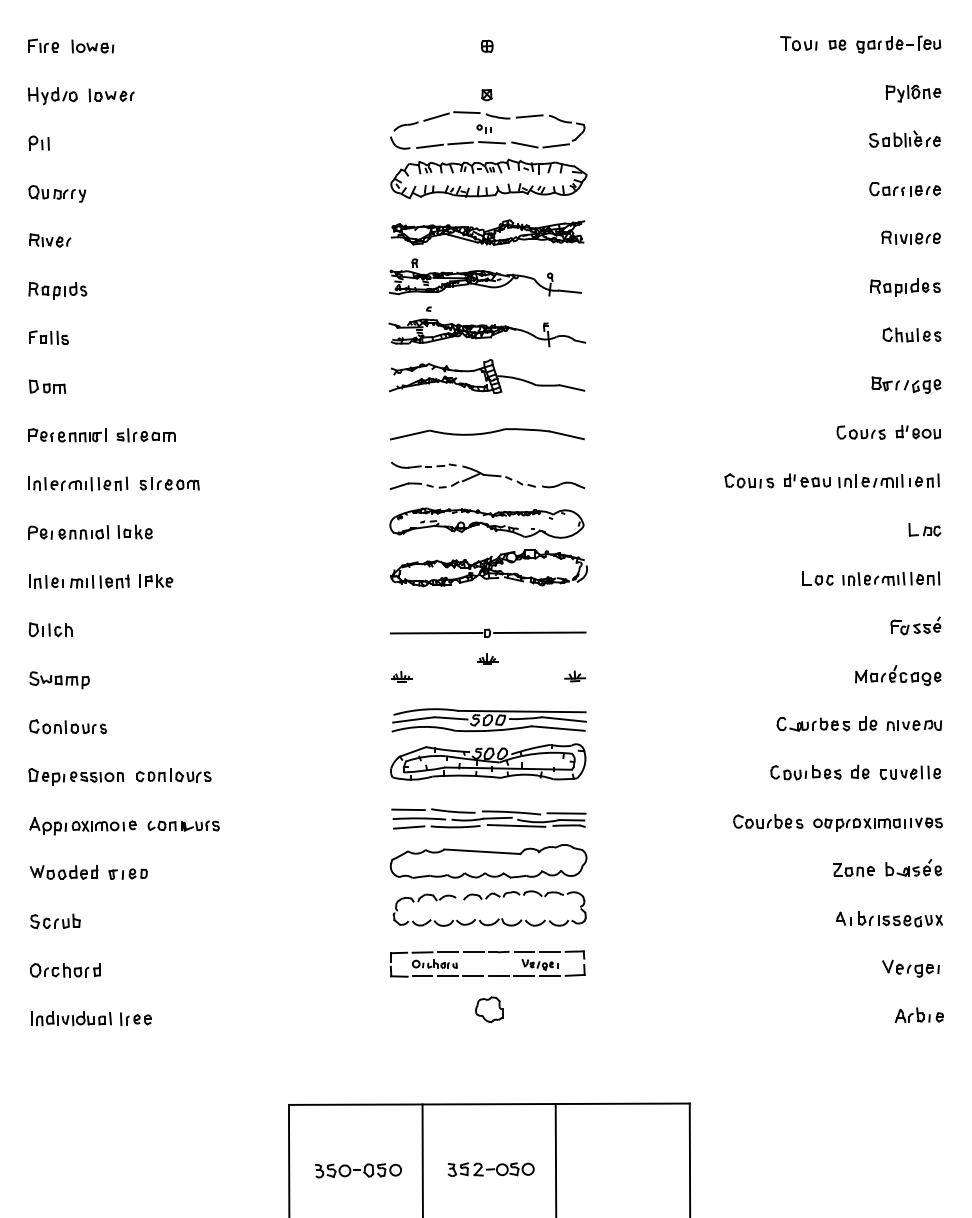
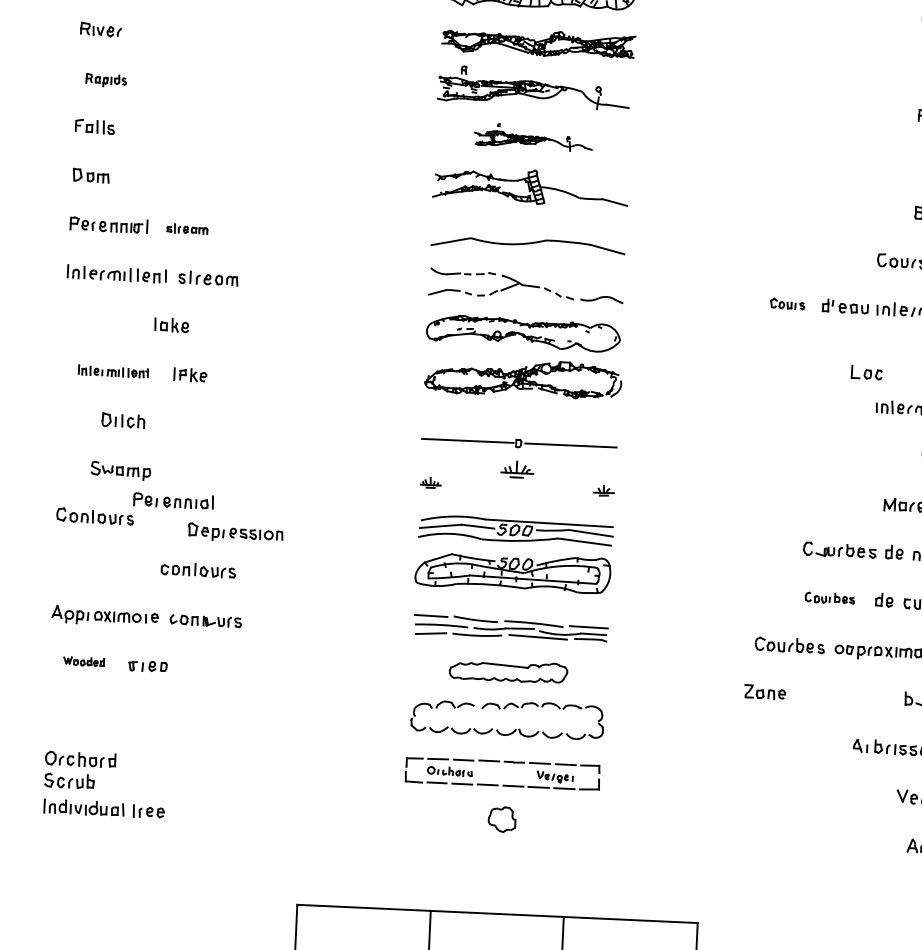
part: (57, 290) -> (105, 80), size x0.7
part: (487, 326) -> (533, 137), size x0.6
part: (145, 435) -> (186, 229), size x0.7
part: (749, 480) -> (787, 303), size x0.7
part: (68, 532) -> (173, 500), moved
part: (817, 578) -> (866, 372), moved
part: (79, 581) -> (113, 371), size x0.7
part: (50, 629) -> (123, 420), moved
part: (487, 658) -> (517, 468), size x1.6
part: (59, 680) -> (120, 471), moved
part: (805, 772) -> (829, 598), size x0.7
part: (76, 776) -> (235, 532), moved
part: (488, 861) -> (508, 671), size x0.6
part: (853, 870) -> (764, 692), moved
part: (63, 872) -> (83, 661), size x0.6
part: (55, 920) -> (69, 780), moved

